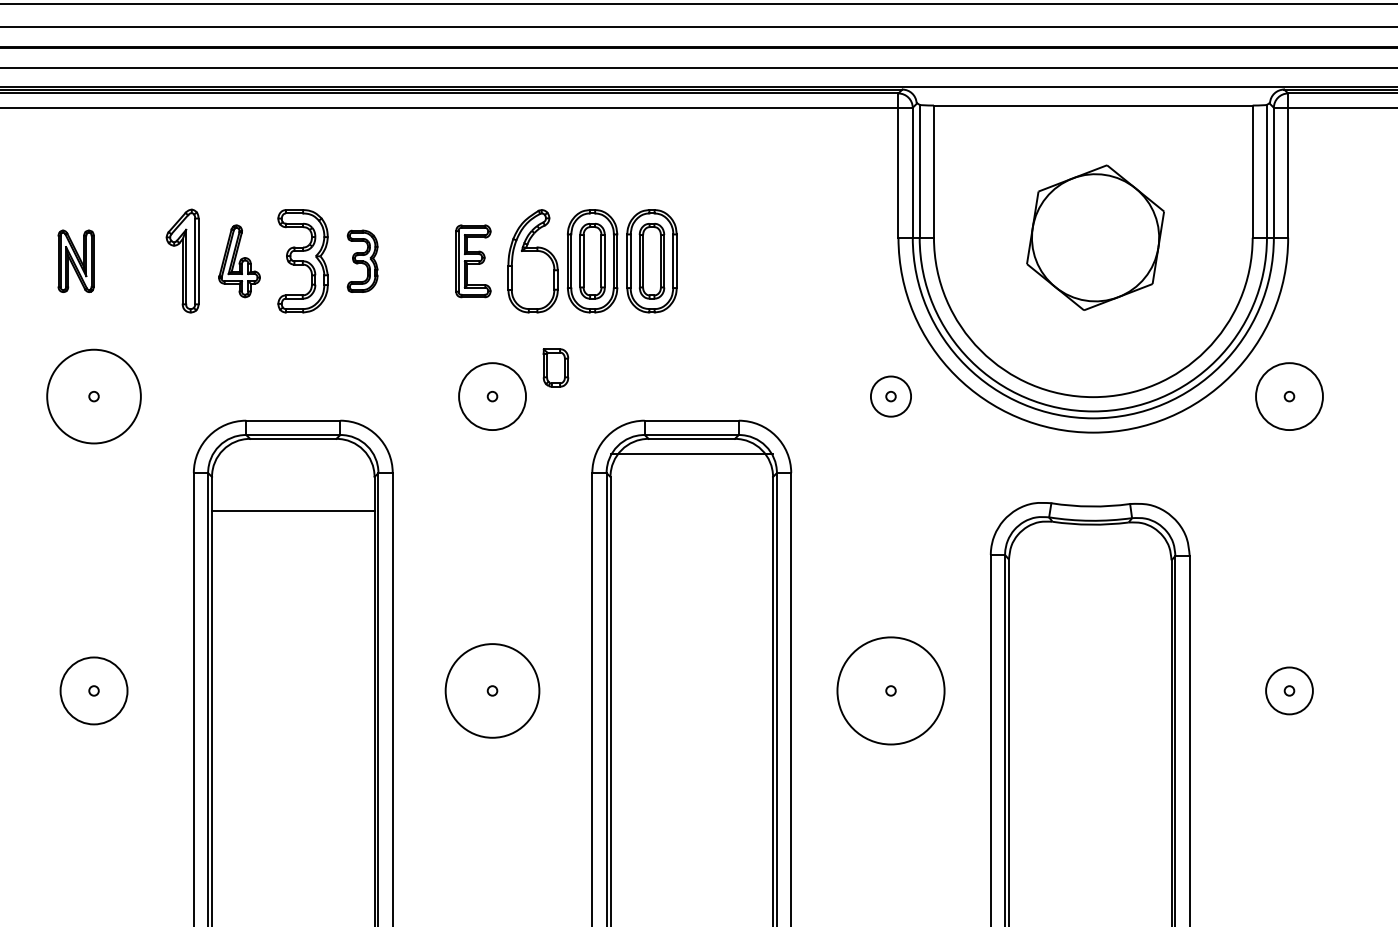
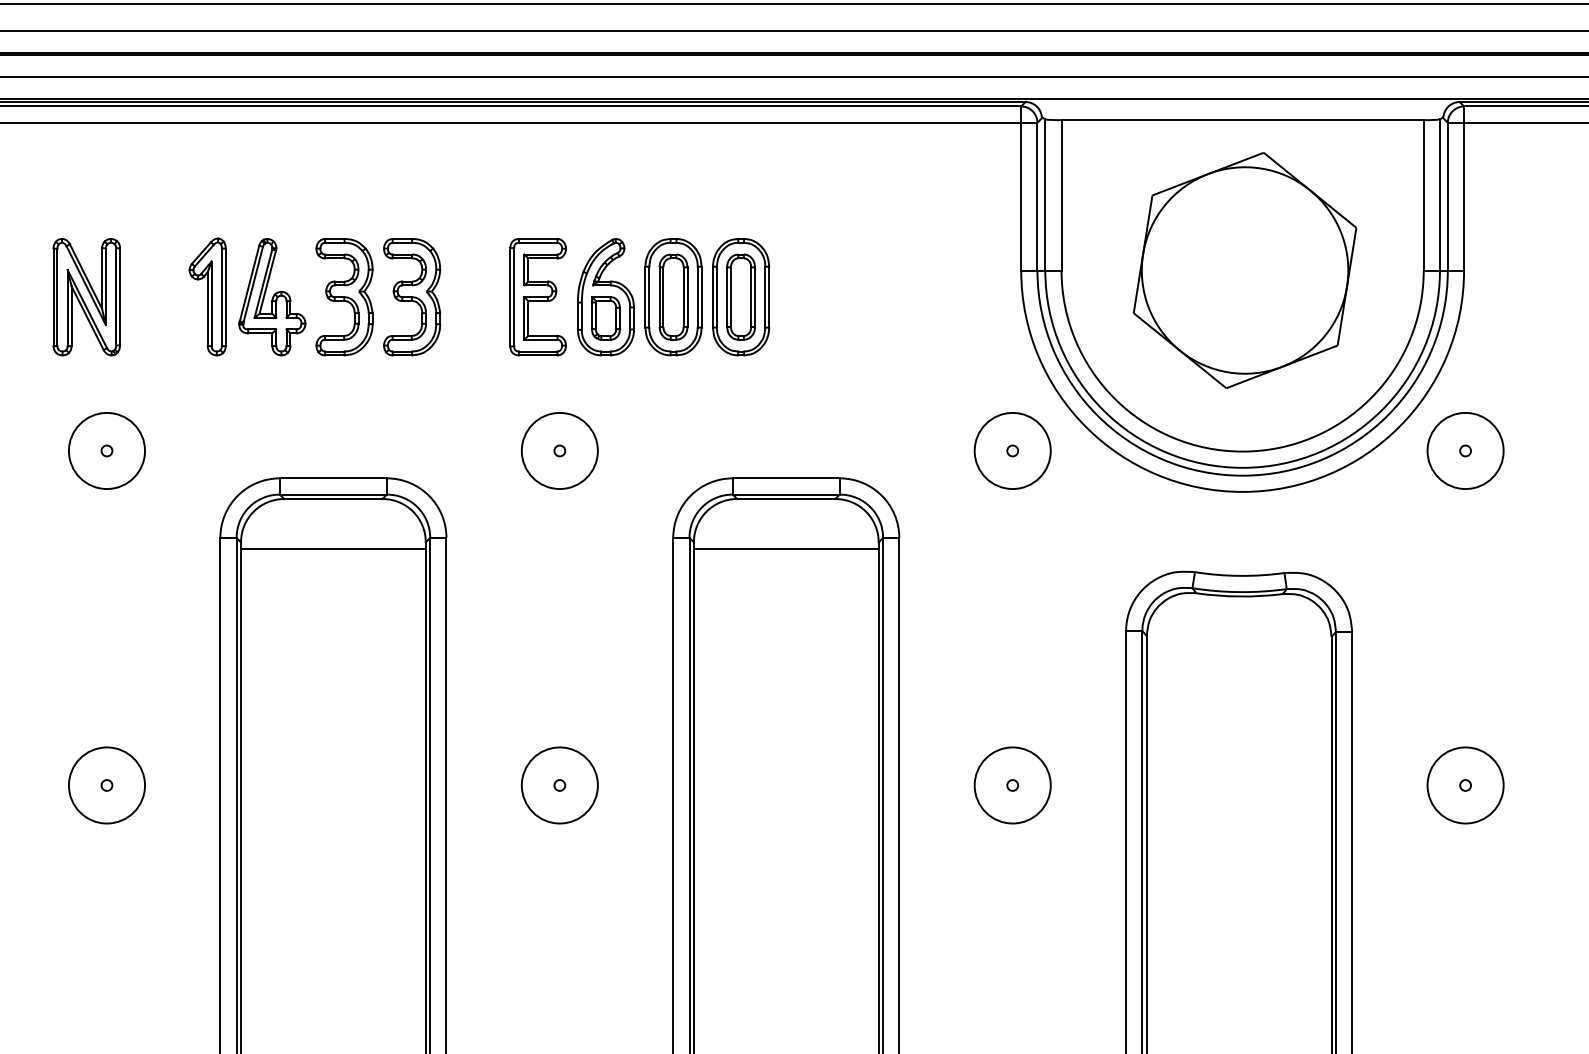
part: (1095, 237) -> (1245, 270), size x1.43
part: (76, 261) -> (86, 297), size x1.67
part: (239, 261) -> (272, 297), size x1.43
part: (362, 261) -> (412, 297), size x1.67
part: (472, 261) -> (537, 297), size x1.43
part: (555, 368) -> (605, 318), moved
circle: (93, 396) -> (106, 450), size x0.71
circle: (890, 396) -> (1012, 450), size x1.67
line: (691, 454) -> (785, 549), moved
line: (293, 511) -> (333, 549), moved
circle: (492, 690) -> (559, 785), size x0.71
circle: (890, 690) -> (1012, 785), size x0.62
circle: (1289, 690) -> (1465, 785), size x1.43

